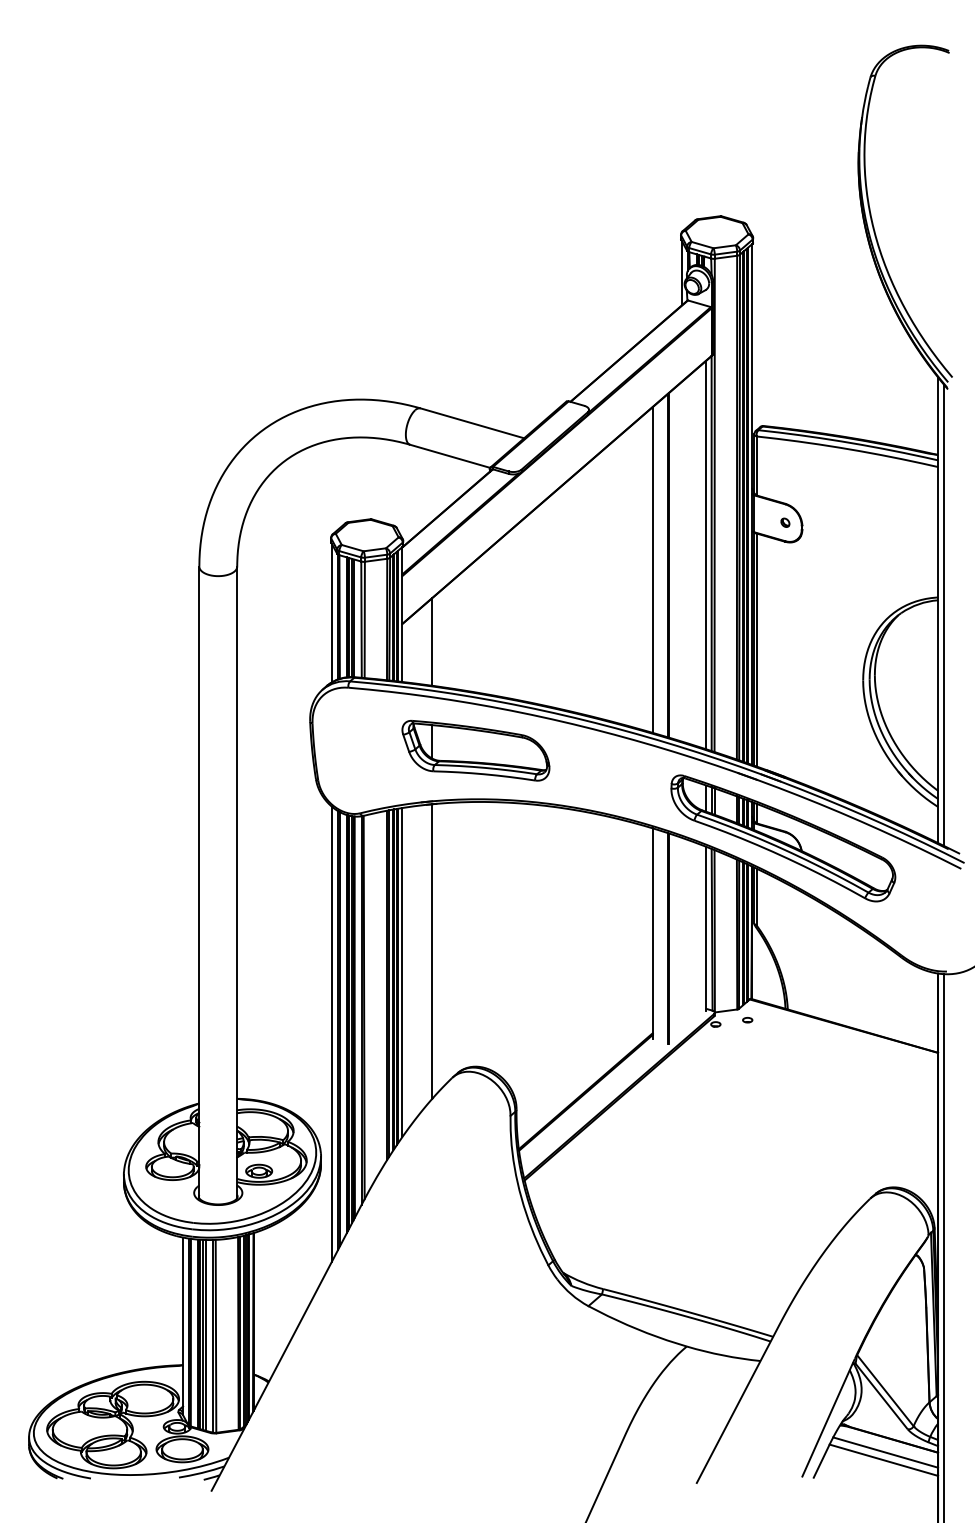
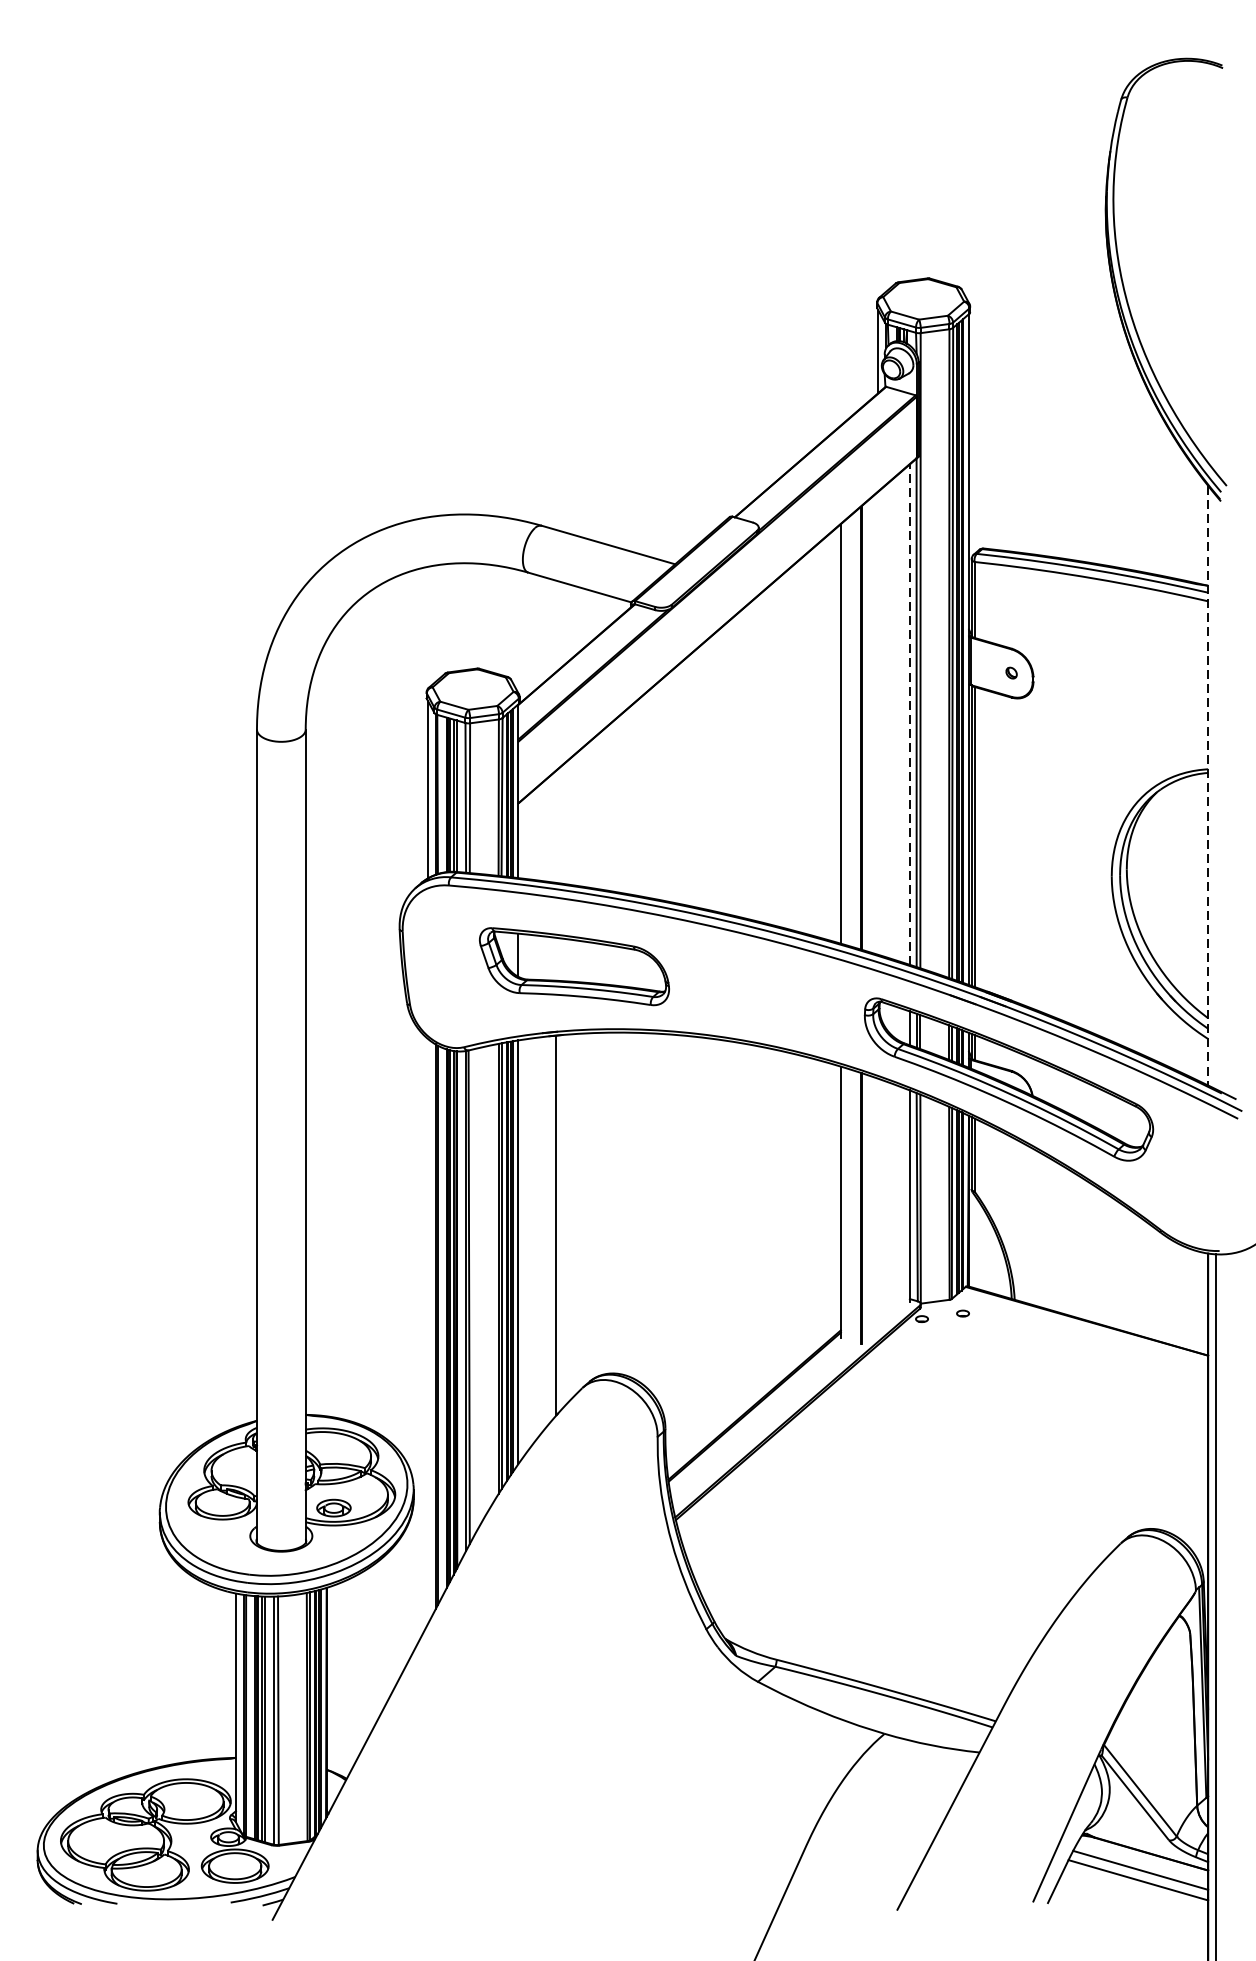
line: (706, 554) -> (910, 713), solid -> dashed
line: (938, 610) -> (1208, 786), solid -> dashed
line: (944, 615) -> (1216, 792), removed
line: (431, 641) -> (555, 825), removed
part: (475, 750) -> (573, 966), moved
line: (332, 1033) -> (428, 1330), removed

